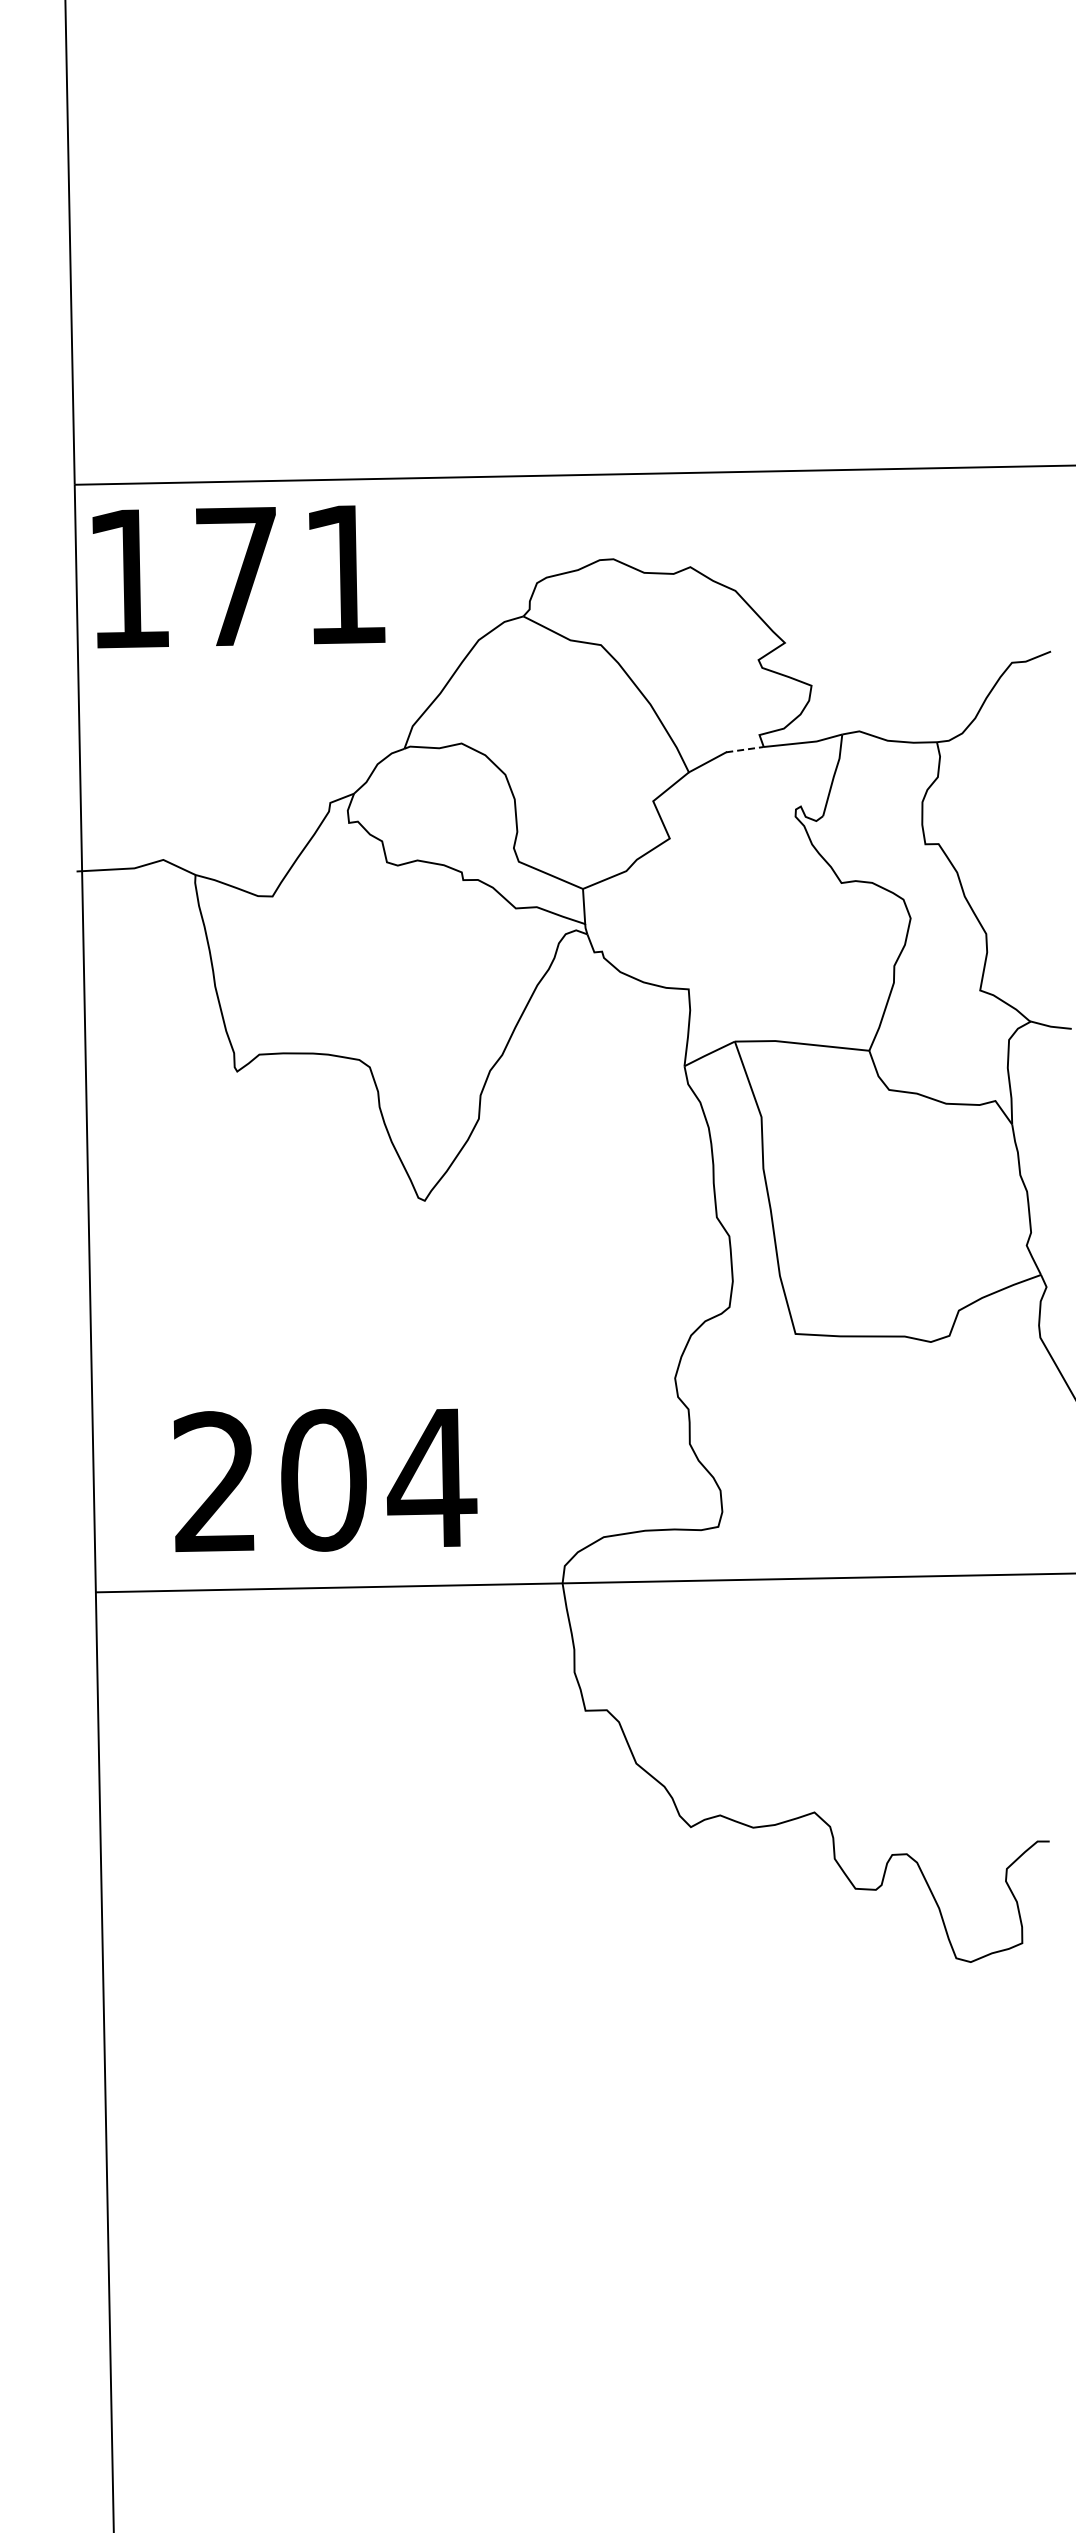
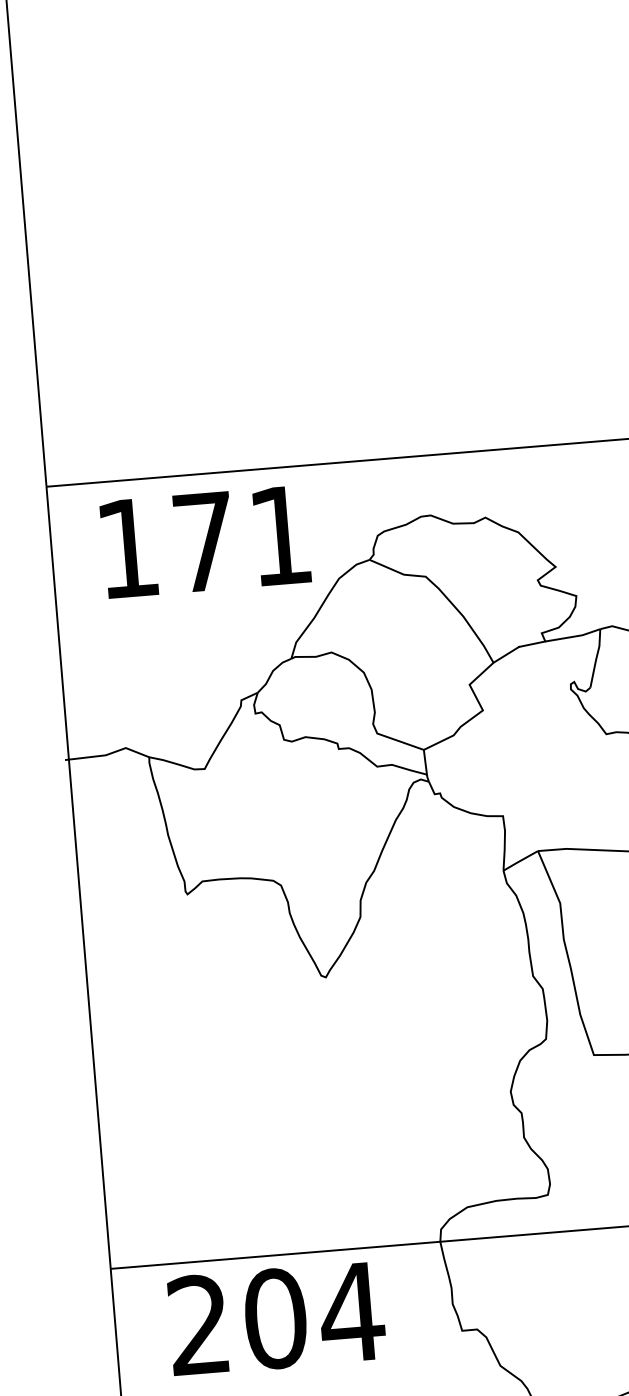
text: (238, 576) -> (205, 541), moved
line: (745, 749) -> (532, 644), dashed -> solid
text: (325, 1479) -> (276, 1318), moved

